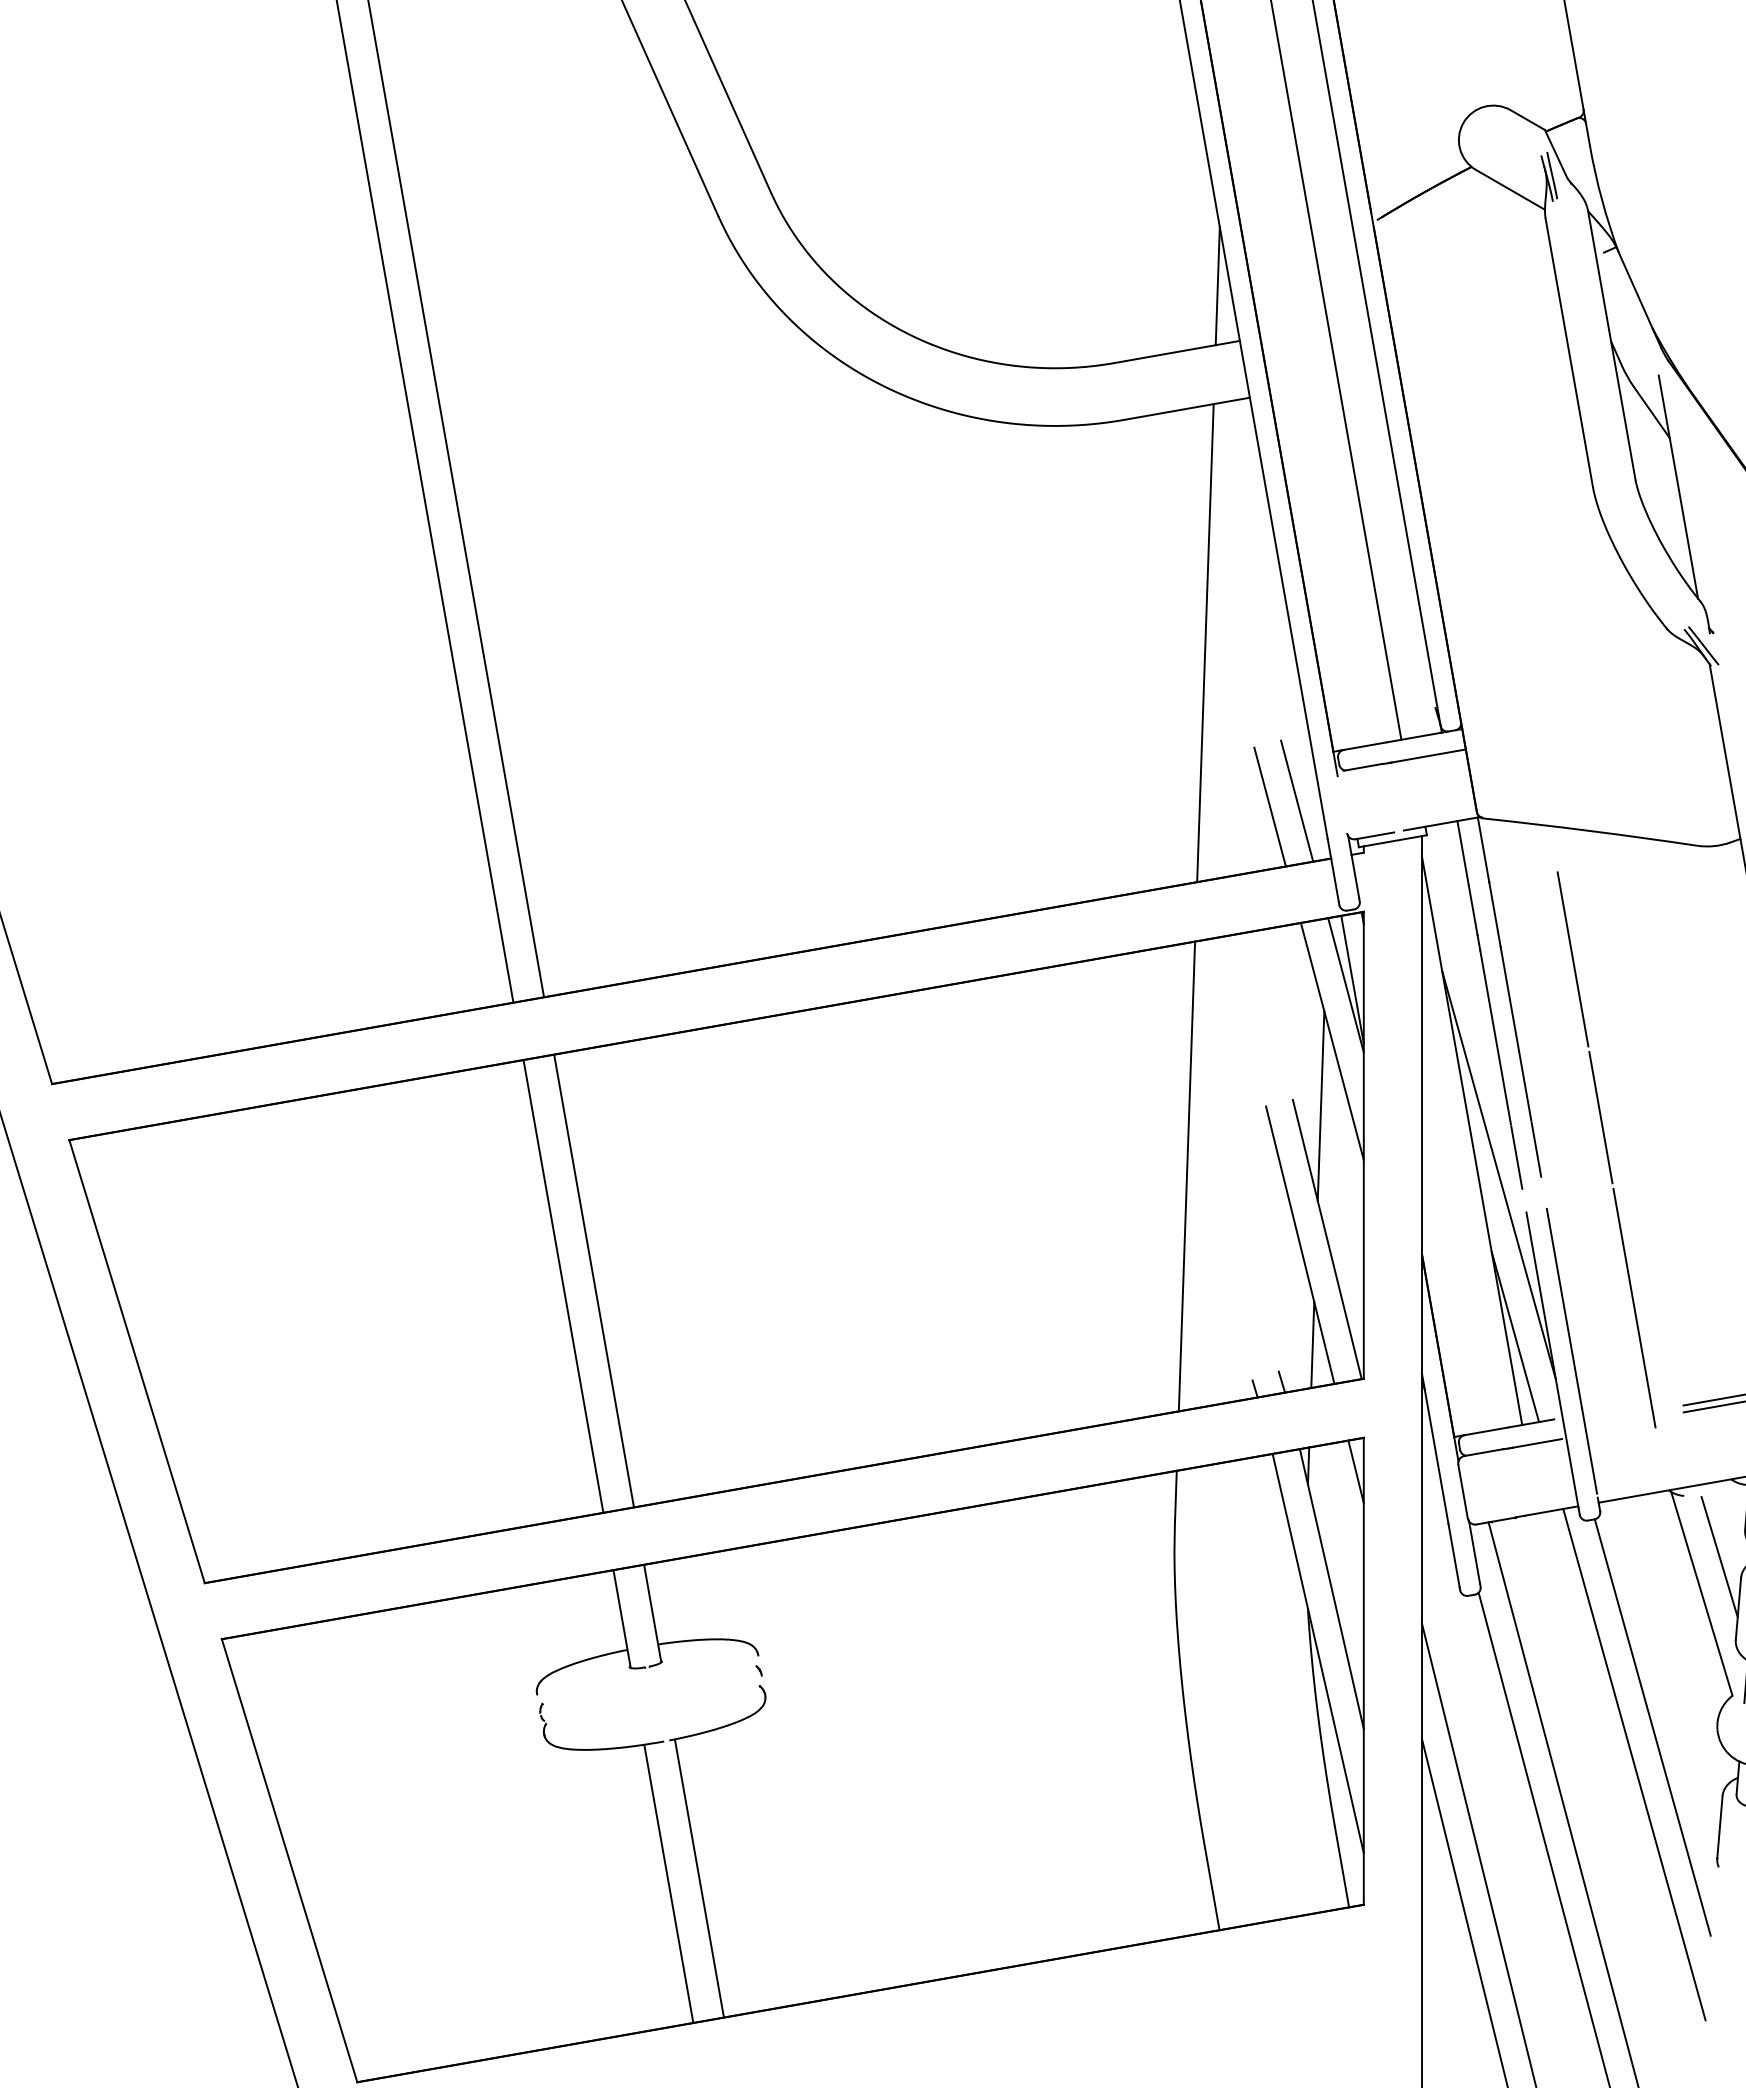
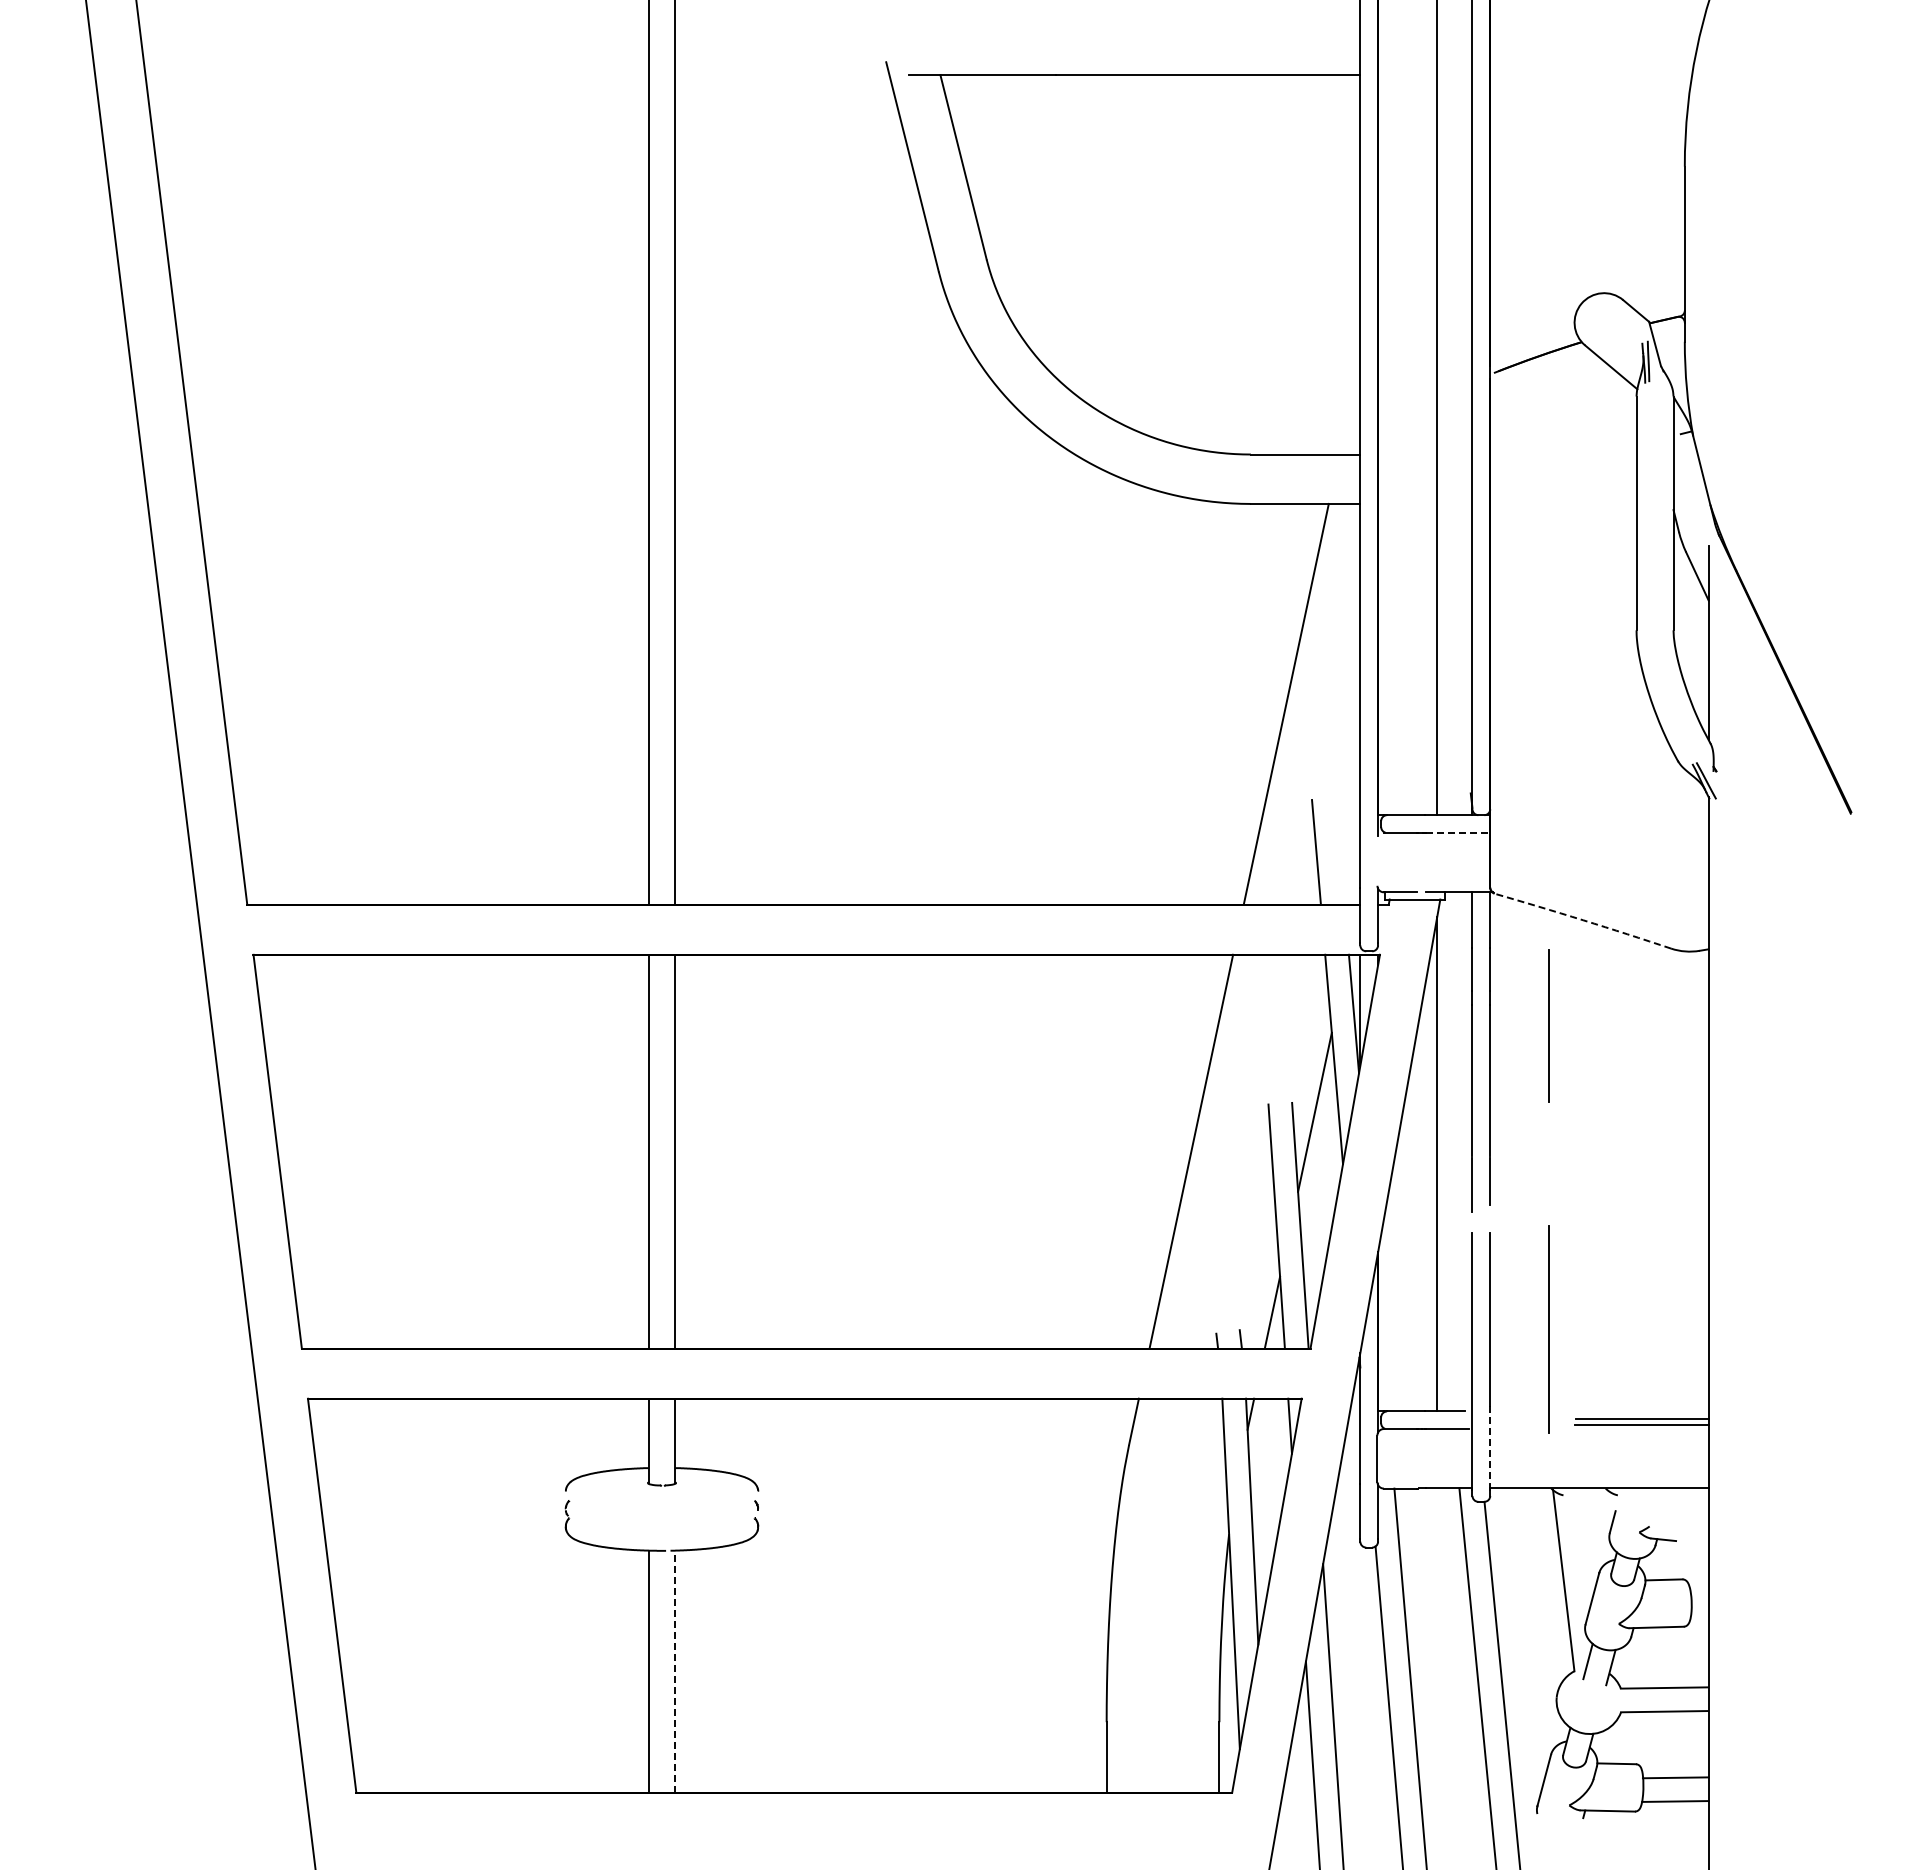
line: (1217, 285) -> (1349, 404), removed
line: (1429, 755) -> (1458, 832), solid -> dashed
line: (1296, 800) -> (1339, 850), removed
arc: (1590, 831) -> (1583, 920), solid -> dashed
line: (1600, 1117) -> (1549, 1163), removed
line: (1498, 1175) -> (1454, 1197), removed
line: (1515, 1336) -> (1444, 1335), removed
line: (1589, 1451) -> (1490, 1443), solid -> dashed
line: (1718, 1556) -> (1583, 1551), removed
line: (699, 1878) -> (675, 1671), solid -> dashed

